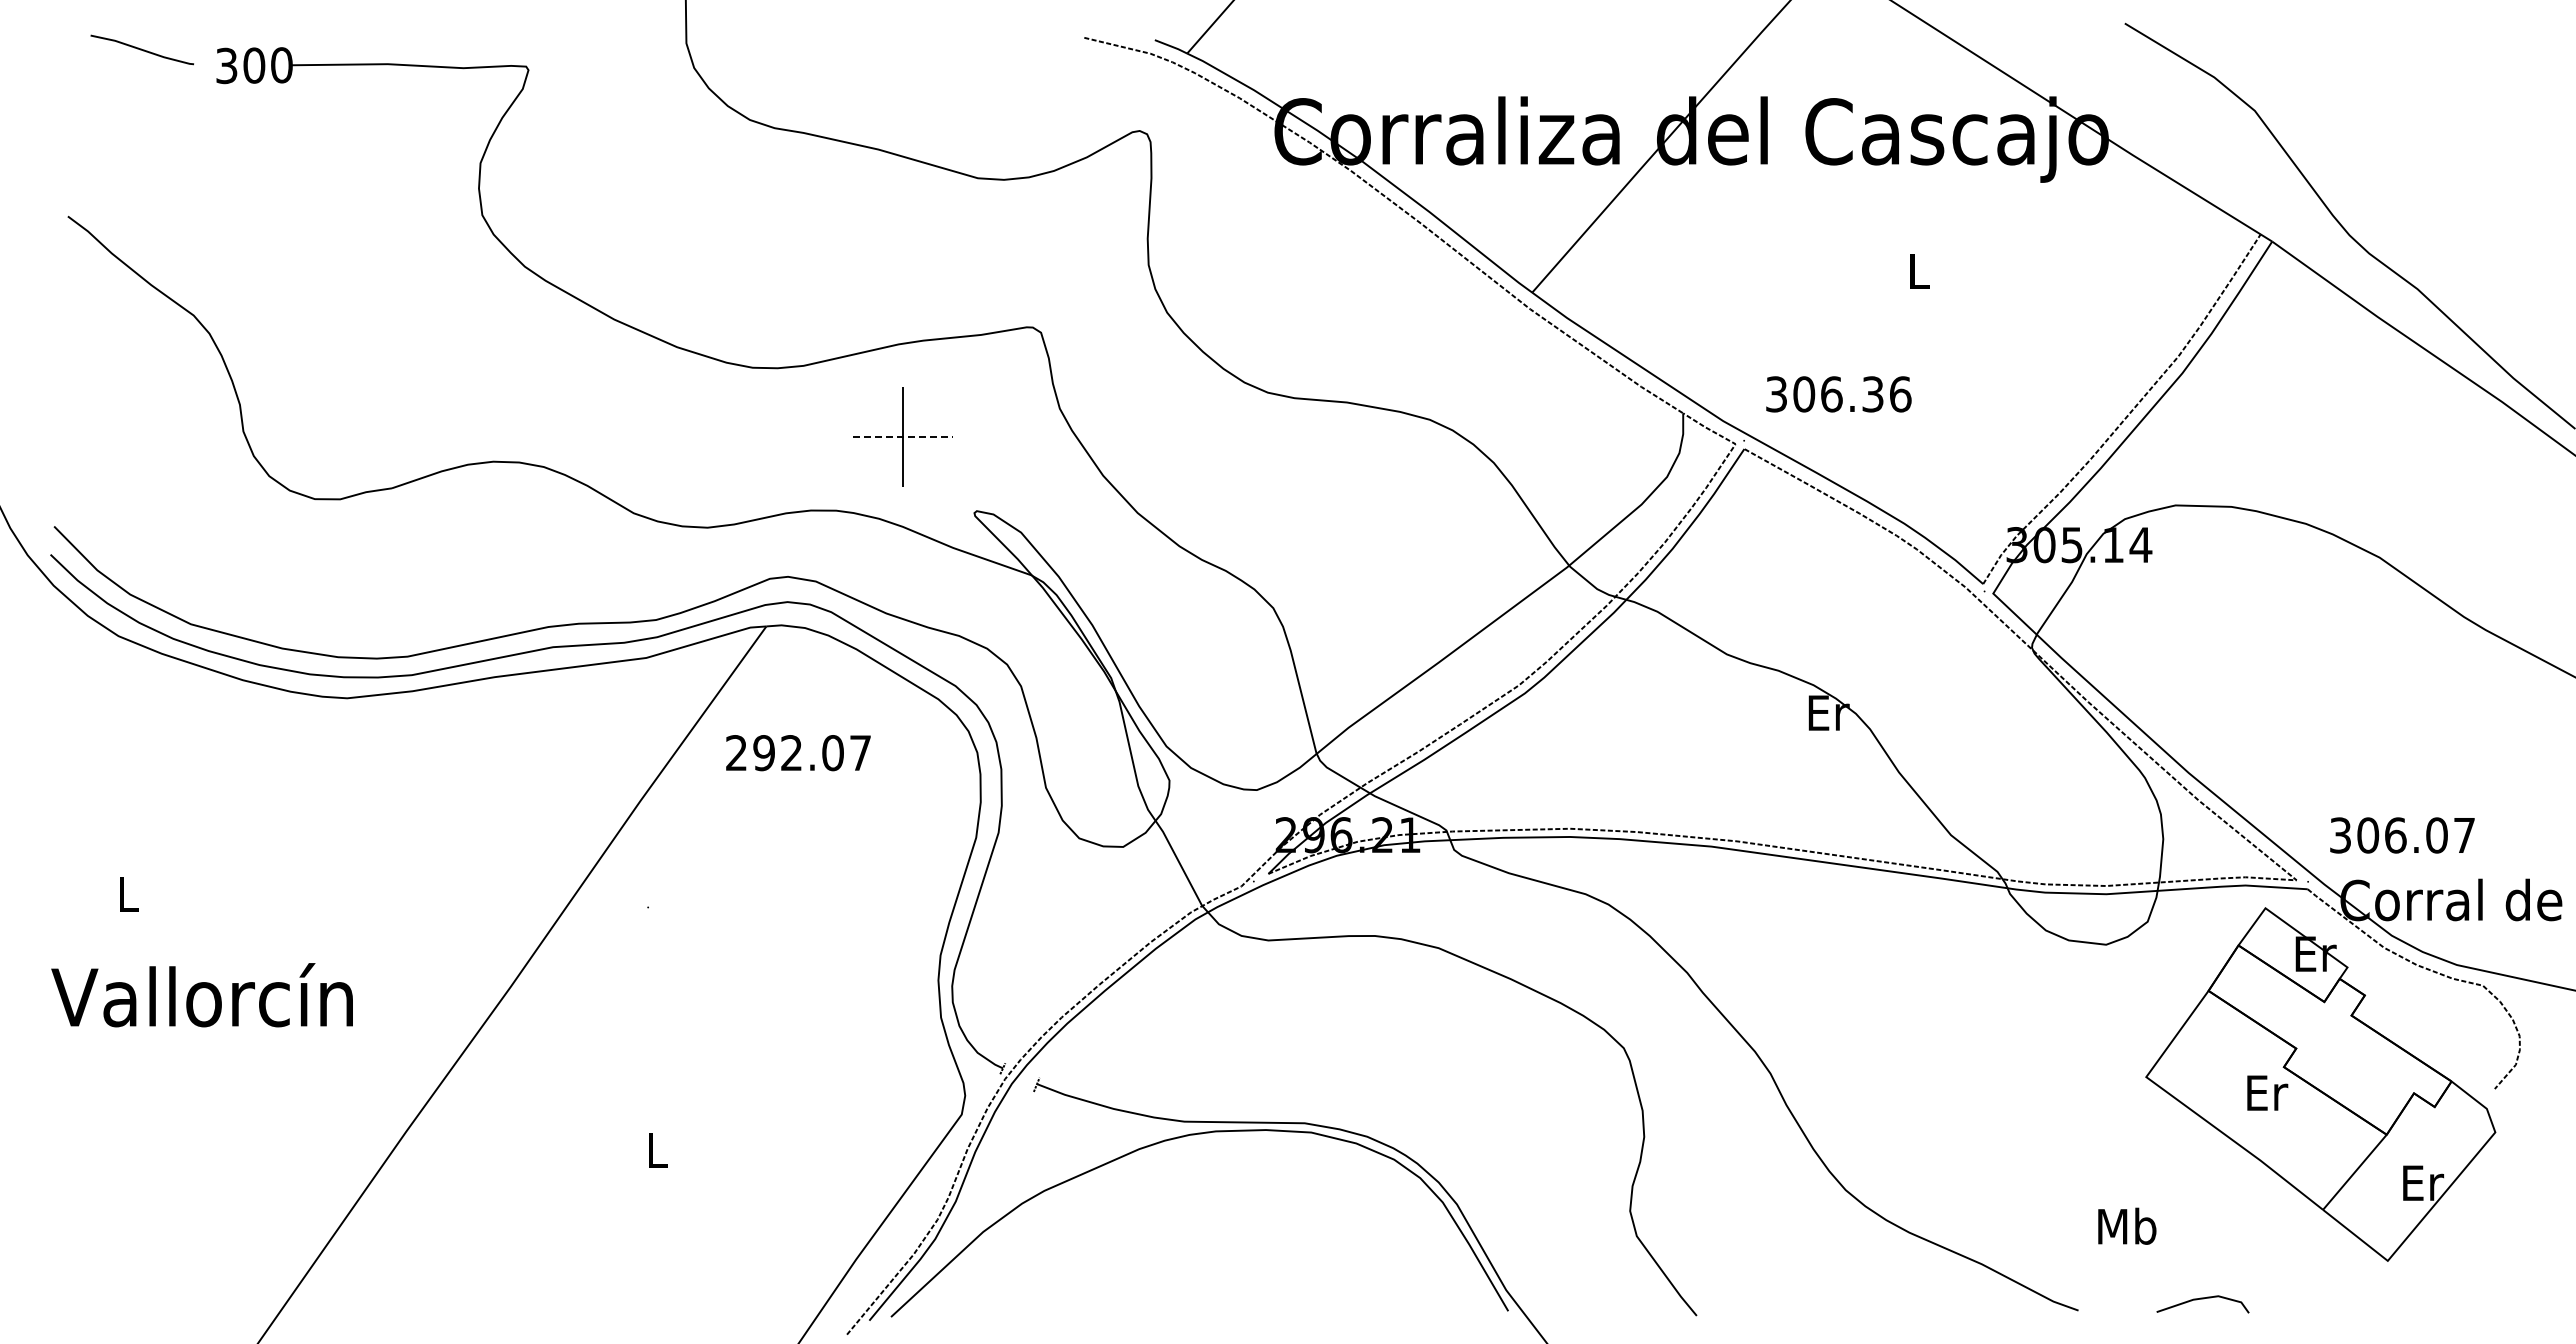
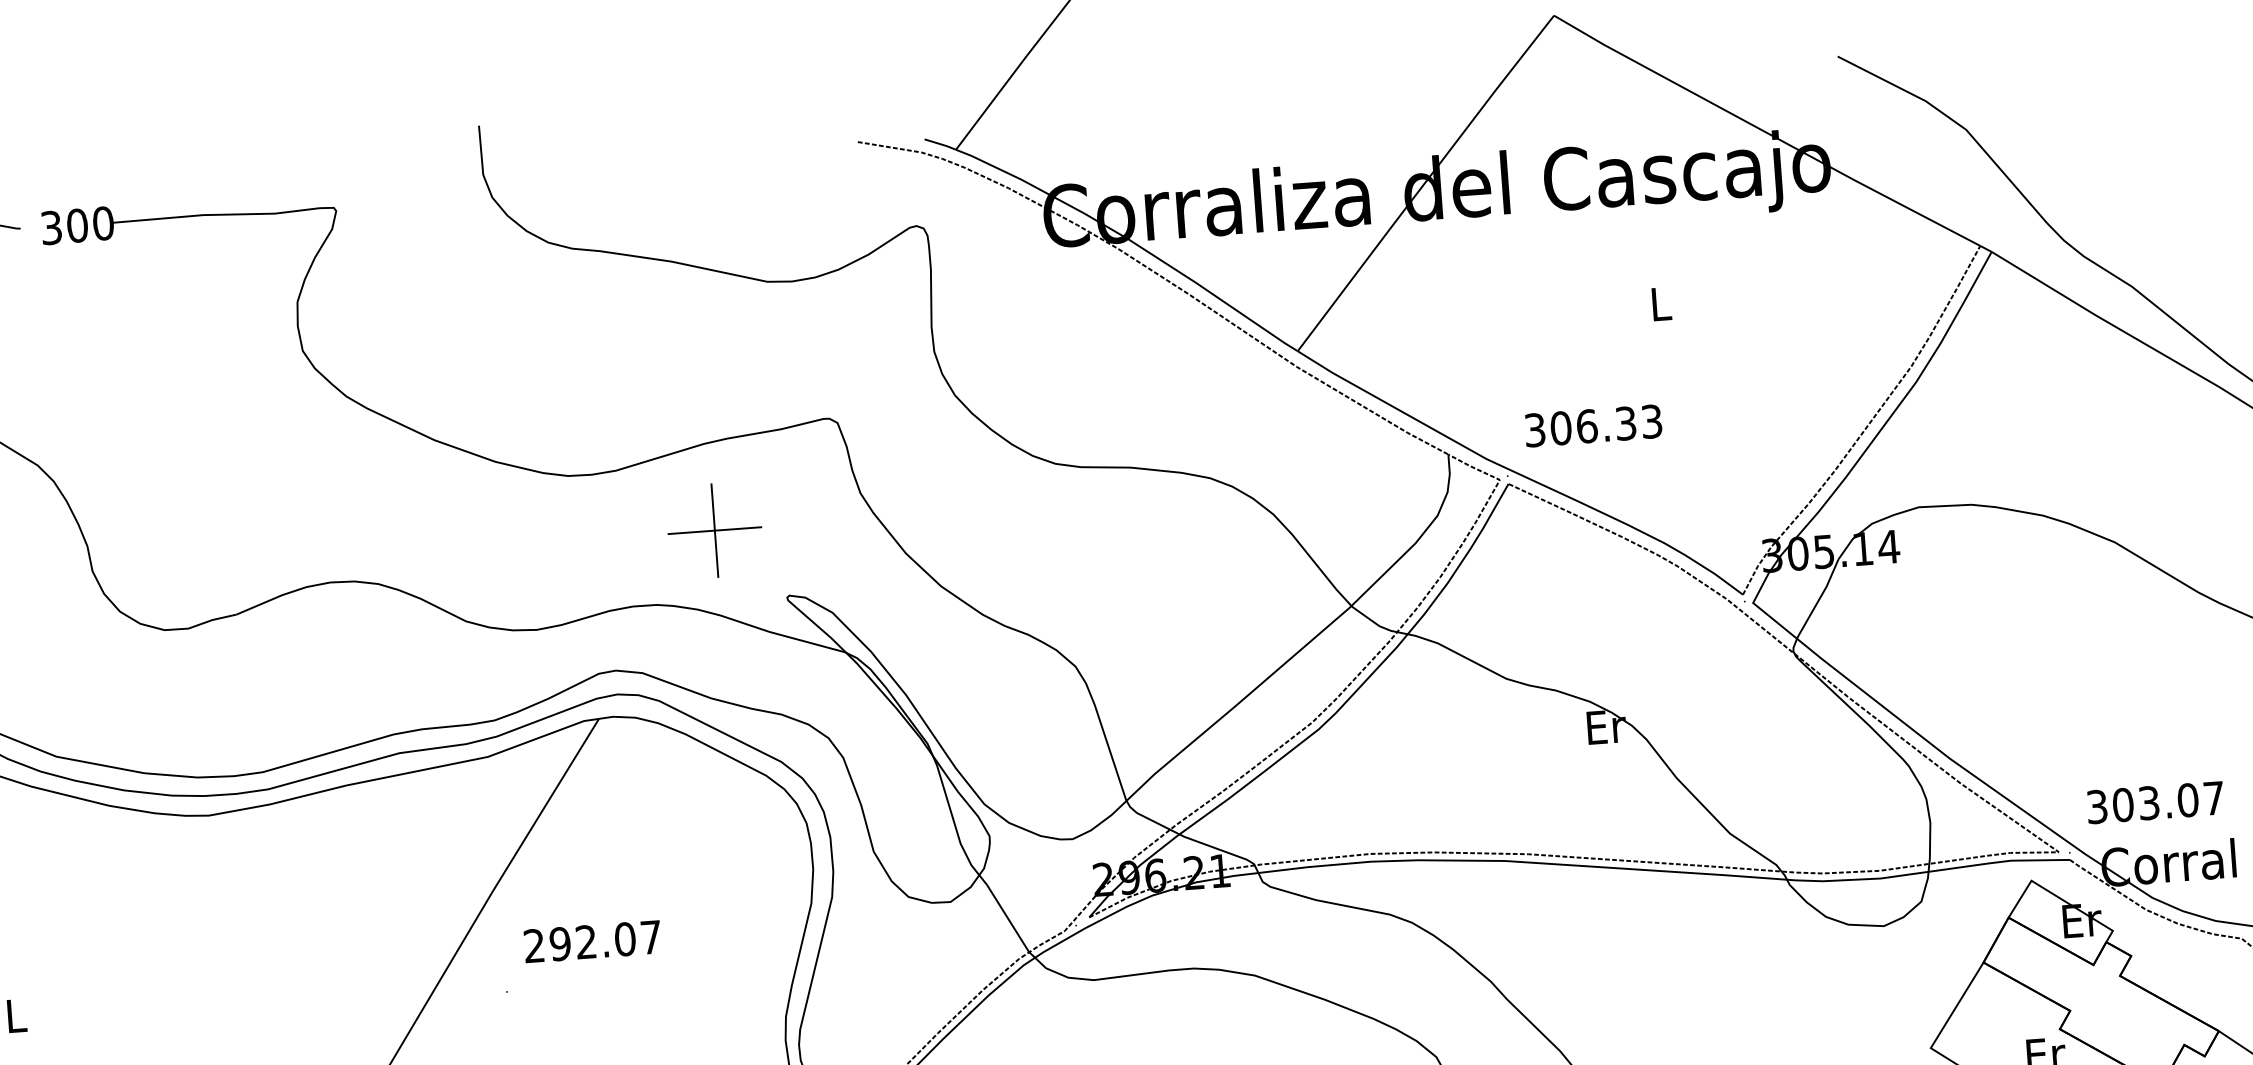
text: (1900, 394) -> (1651, 421), 306.36 -> 306.33
line: (903, 436) -> (715, 530), dashed -> solid
text: (798, 753) -> (592, 942), moved
text: (2395, 835) -> (2148, 803), 306.07 -> 303.07

